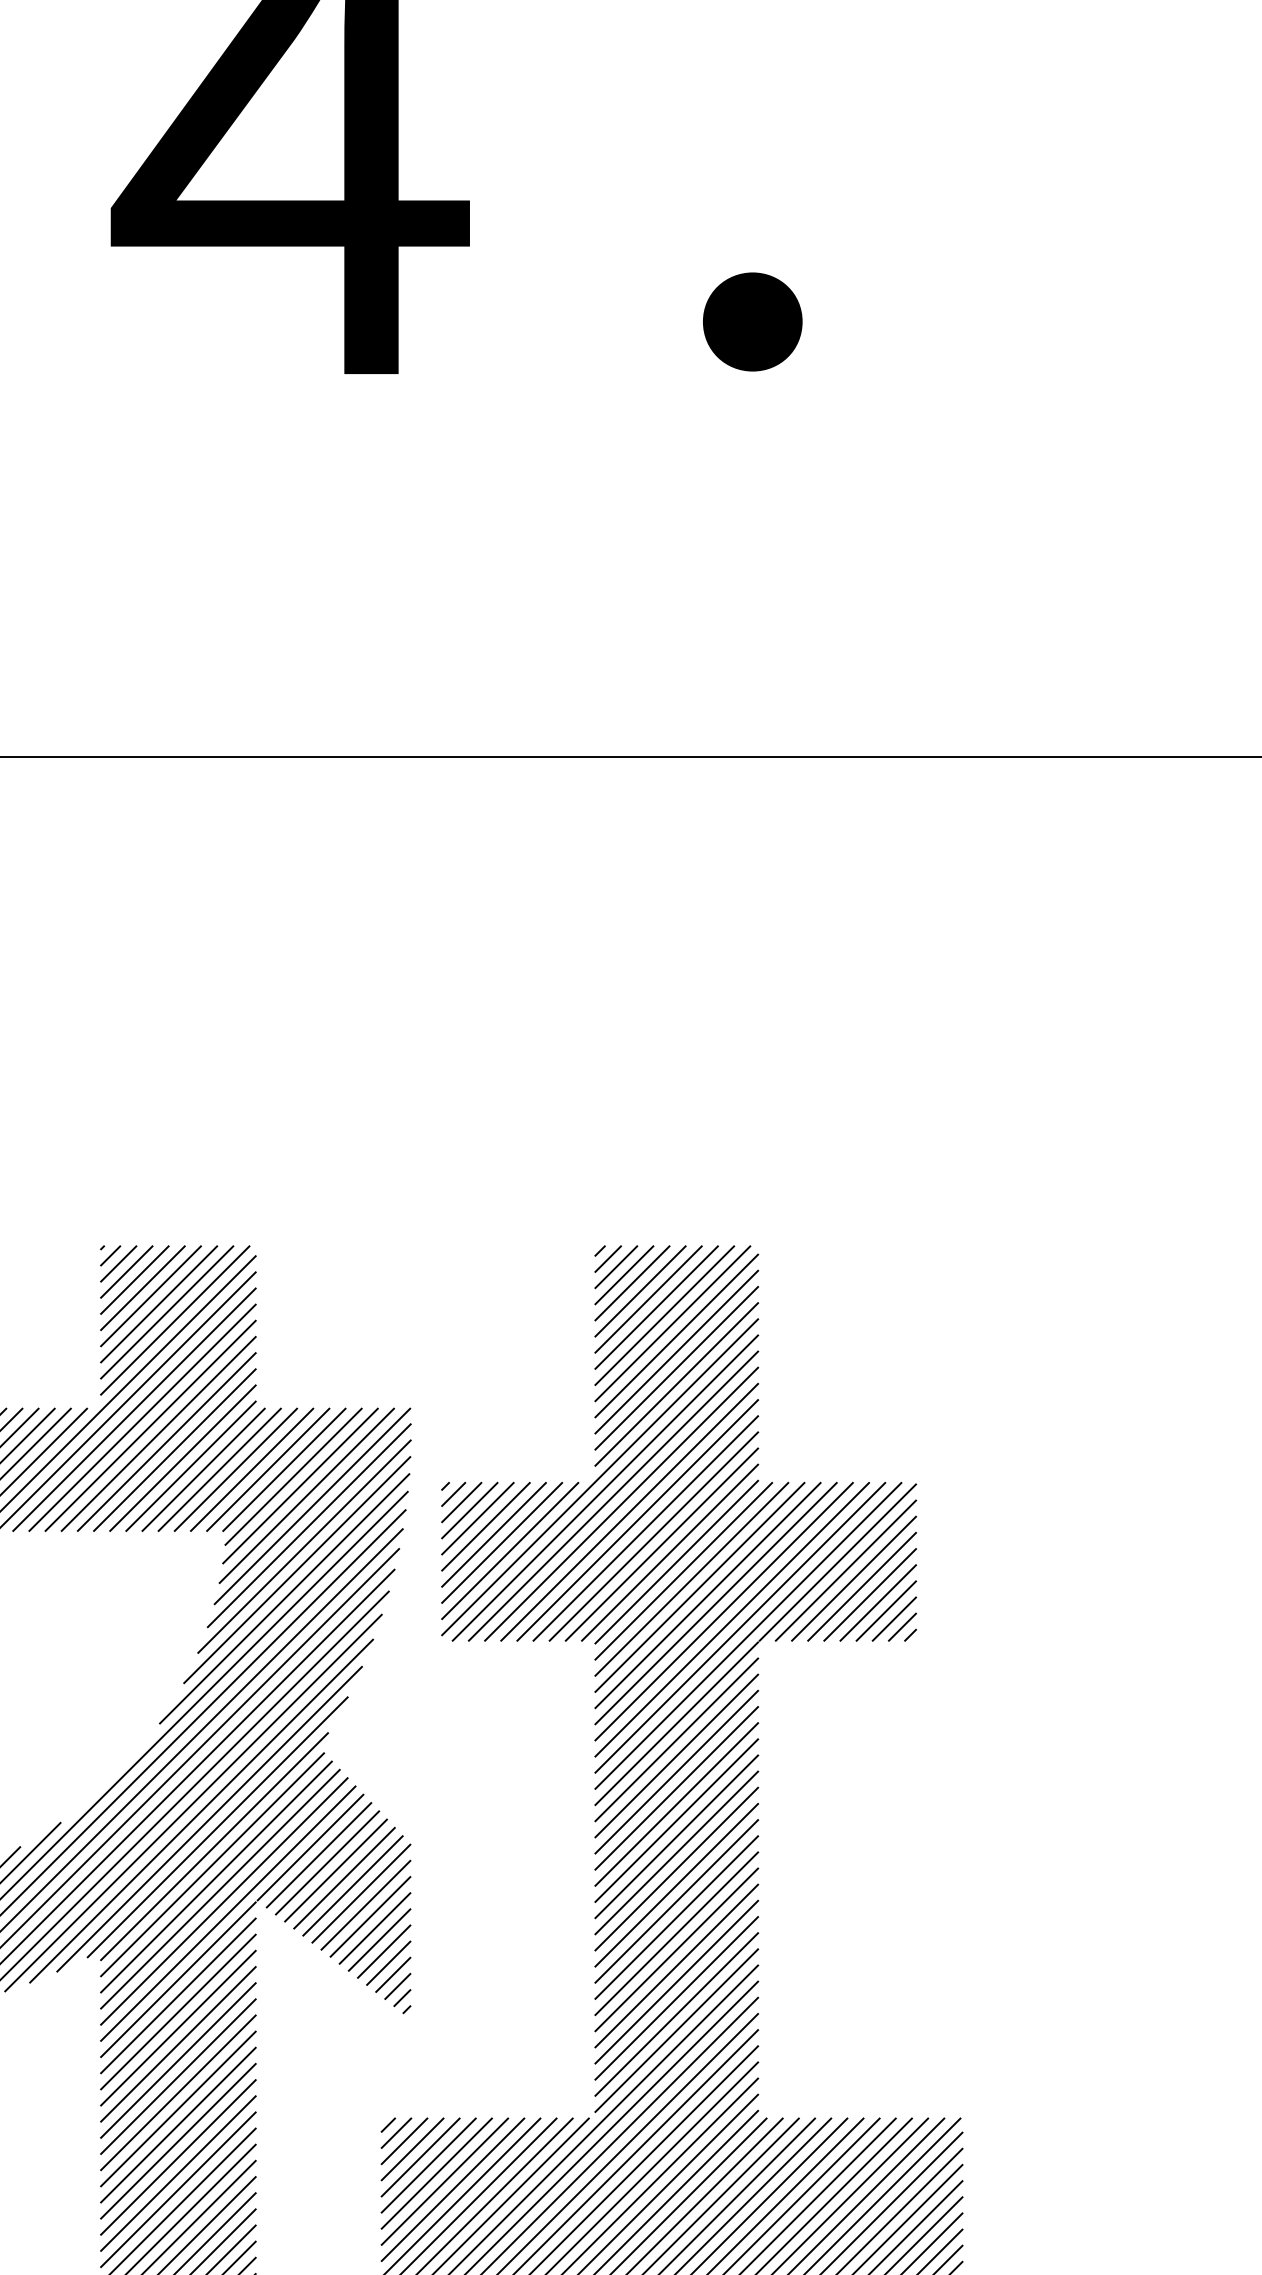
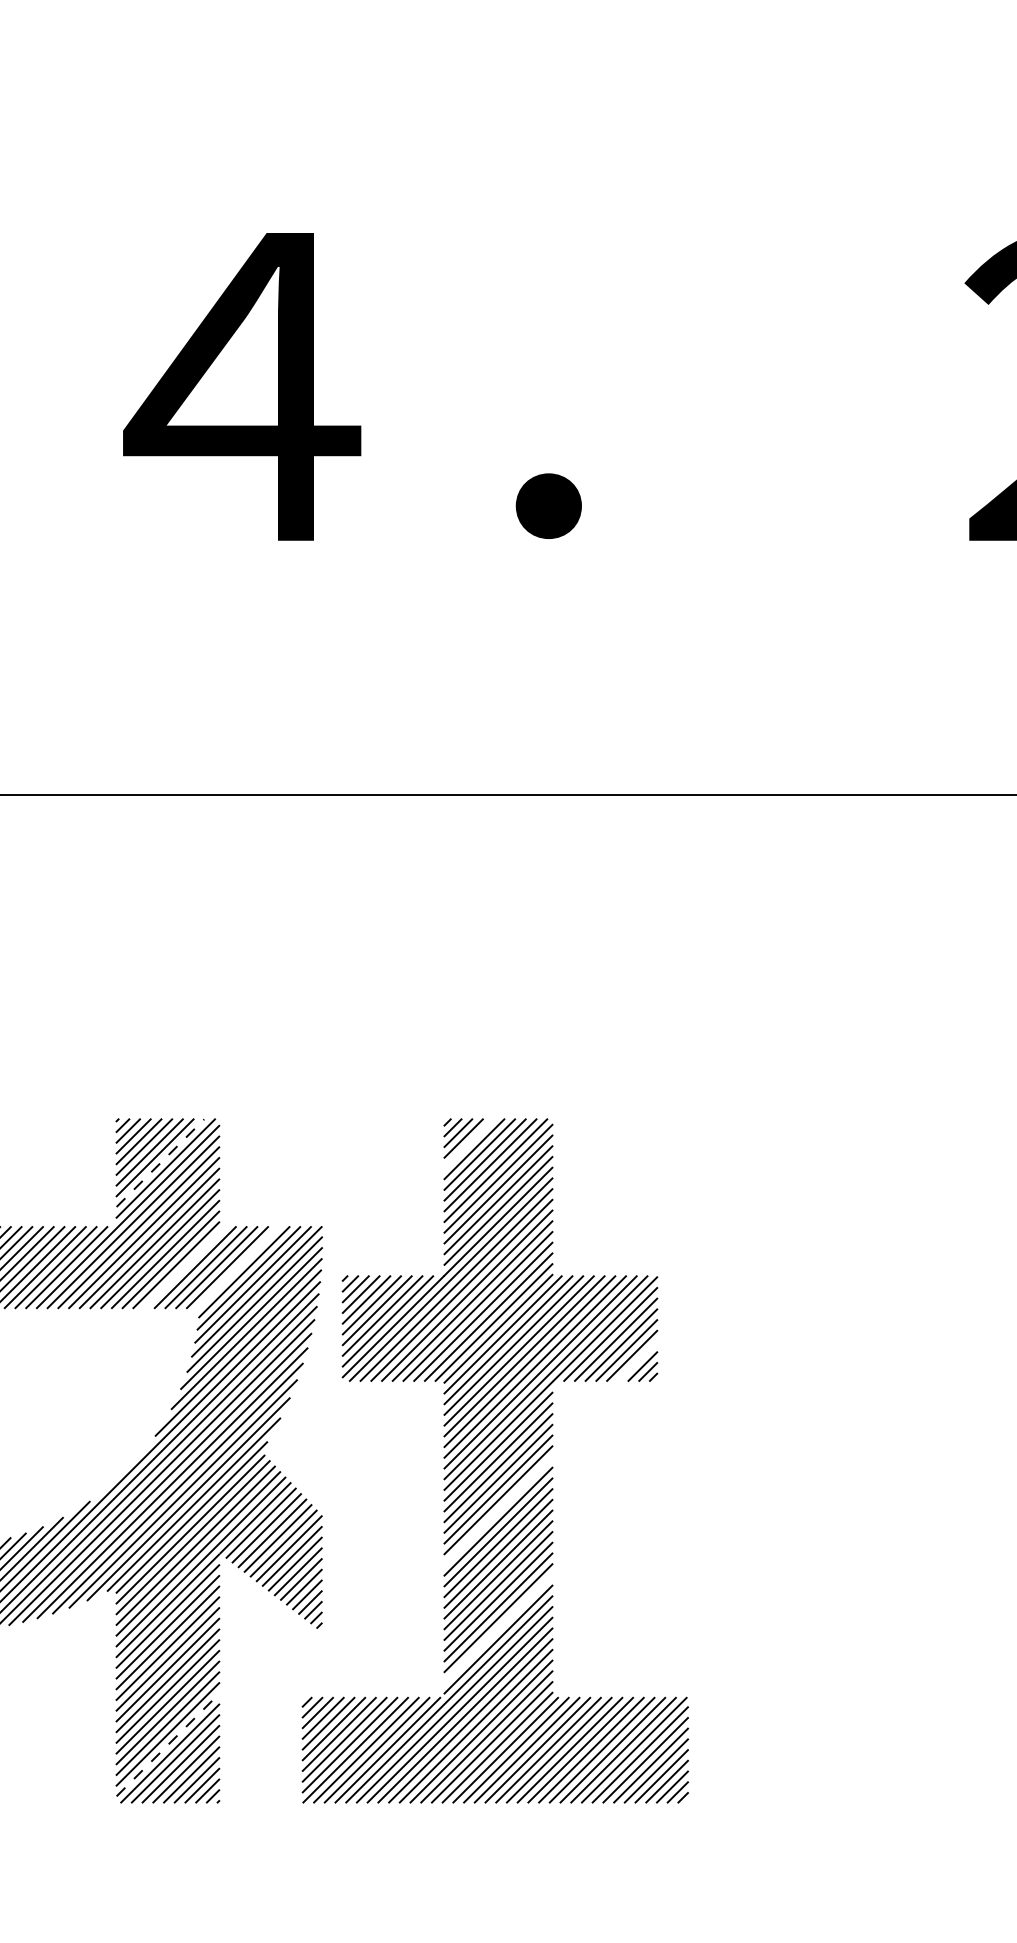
line: (631, 1282) -> (468, 1143), removed
line: (167, 1312) -> (160, 1163), solid -> dashed
line: (203, 1469) -> (184, 1267), removed
line: (283, 1469) -> (237, 1267), removed
line: (886, 1609) -> (637, 1360), removed
line: (676, 1836) -> (498, 1510), removed
line: (676, 2013) -> (498, 1628), removed
line: (177, 2190) -> (167, 1745), solid -> dashed

